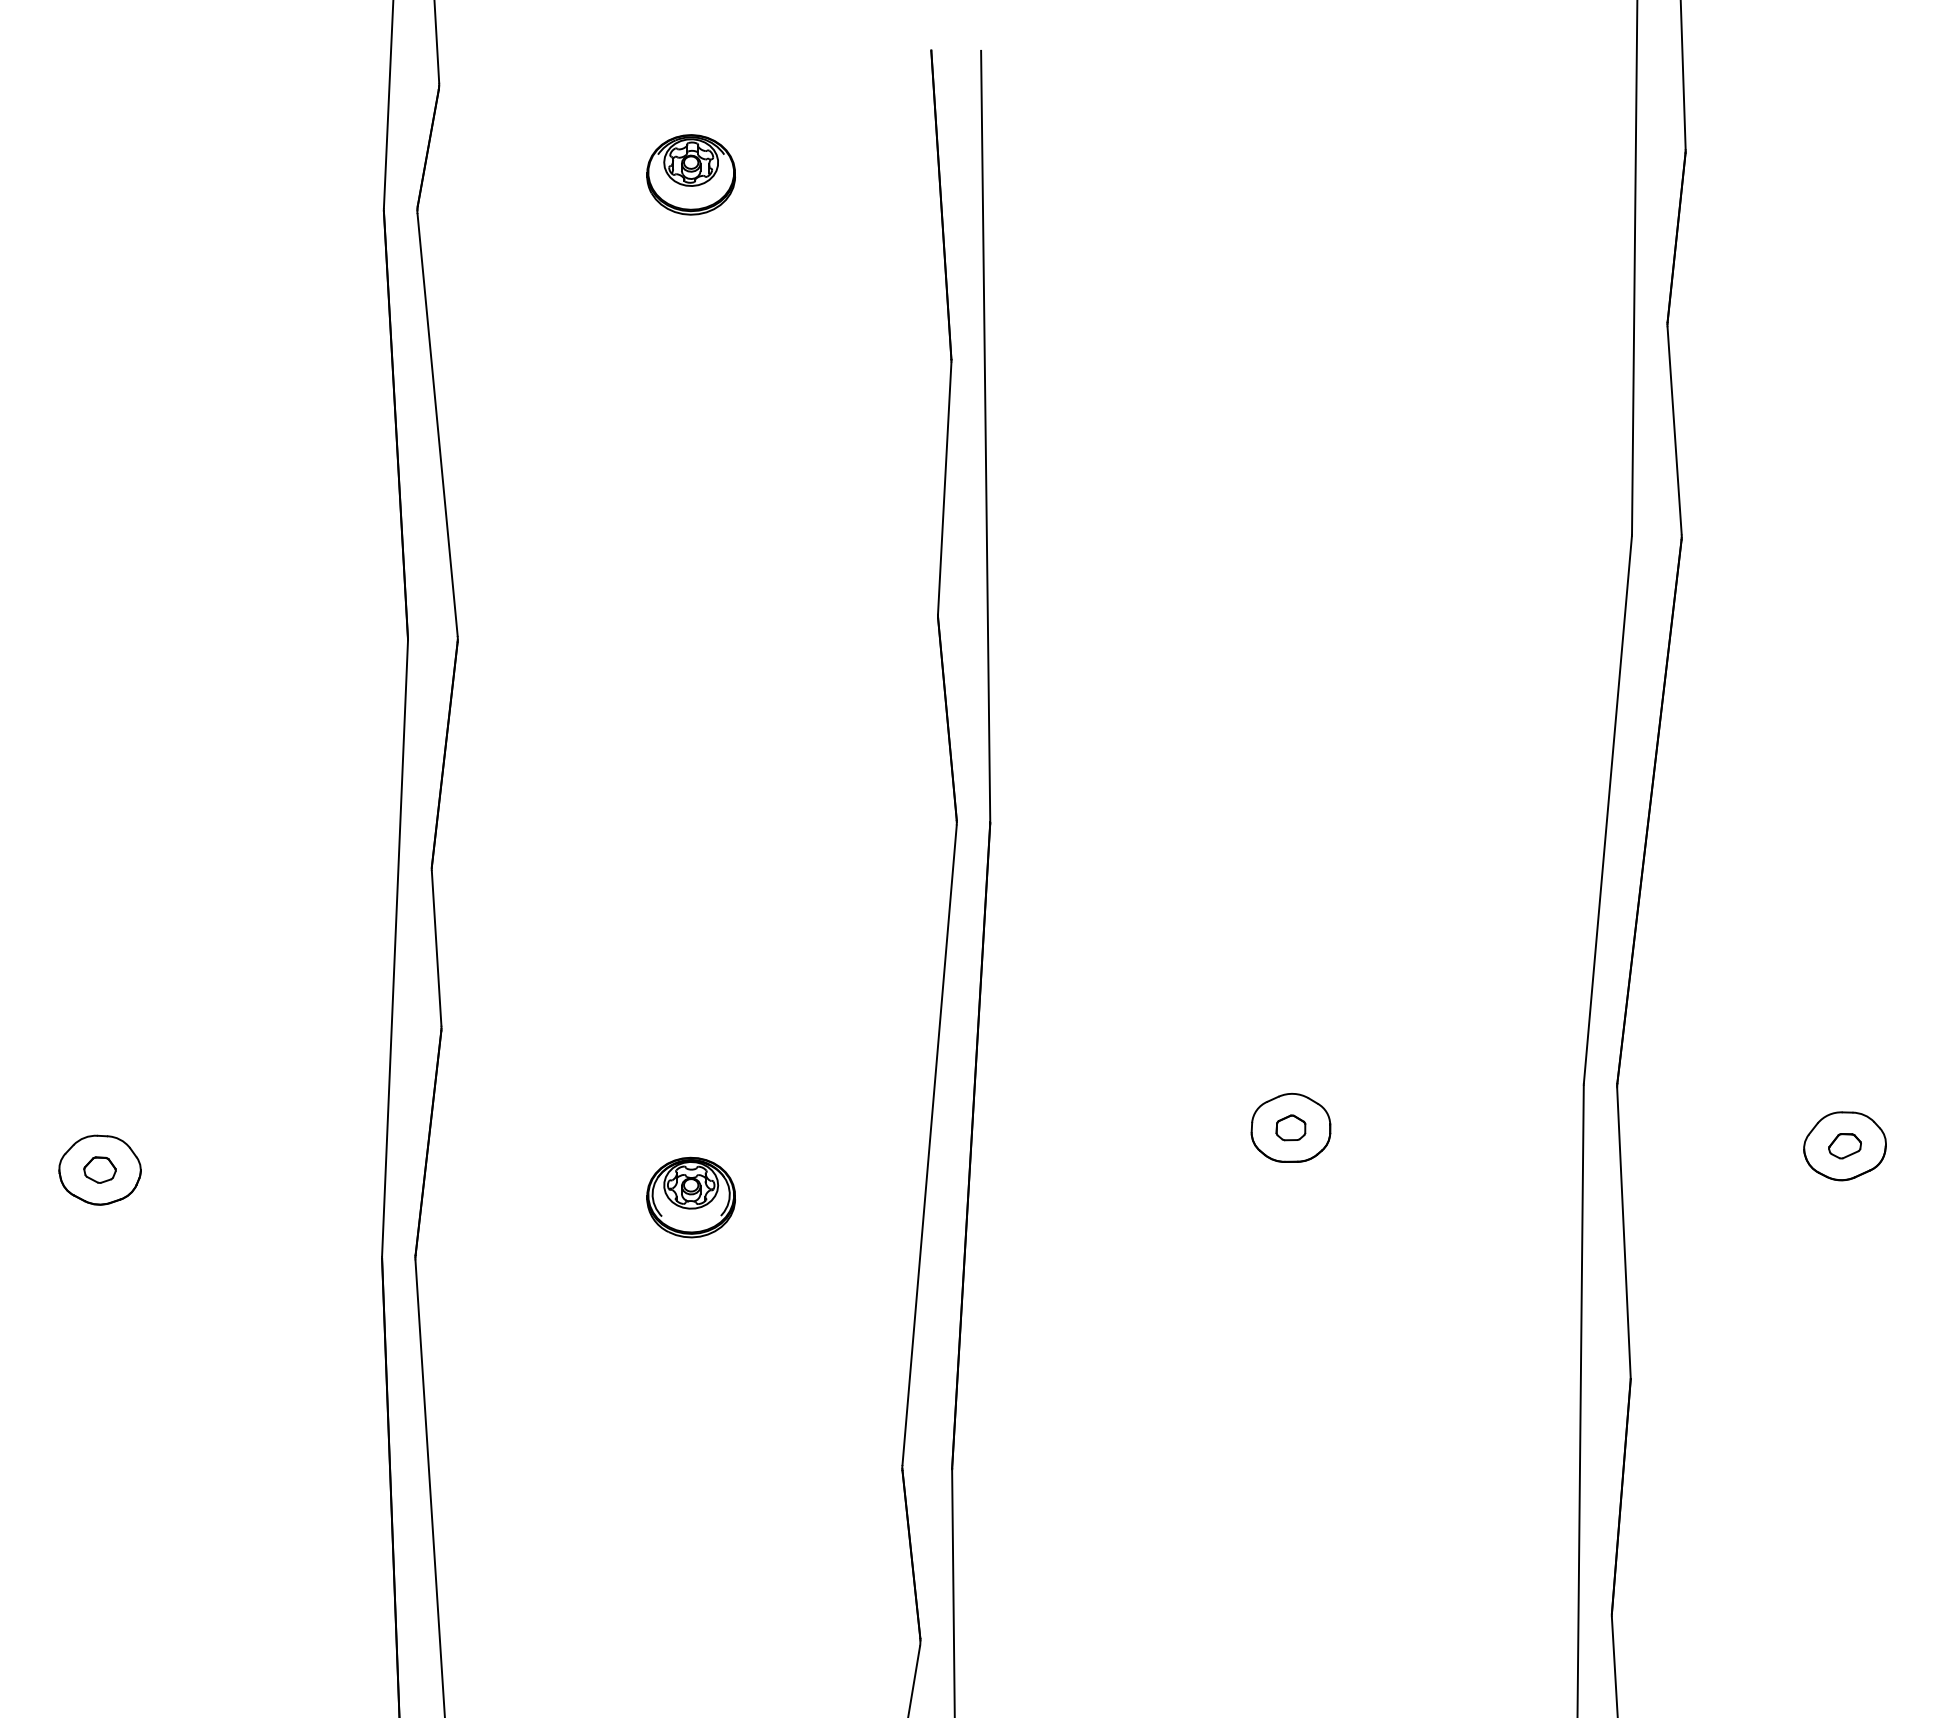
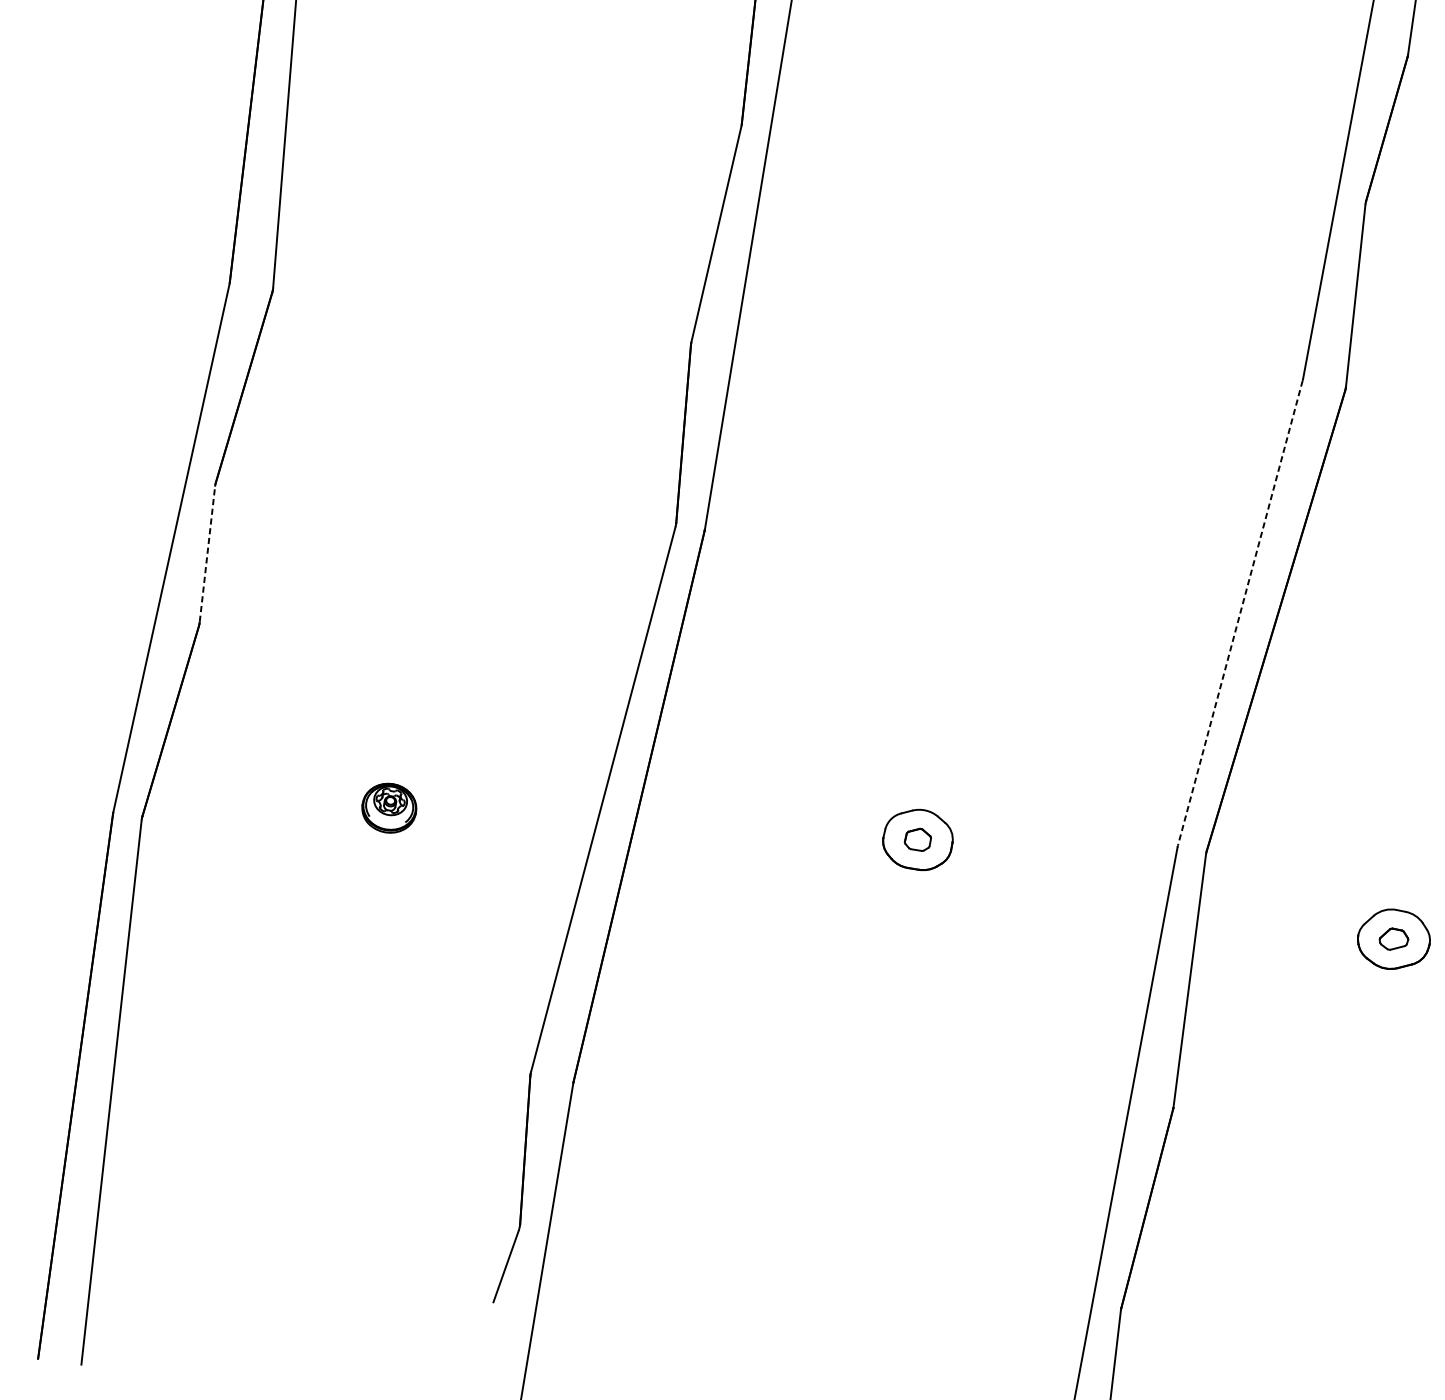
line: (1607, 810) -> (1239, 613), solid -> dashed
line: (436, 948) -> (207, 554), solid -> dashed
part: (690, 1197) -> (388, 808), size x0.7

